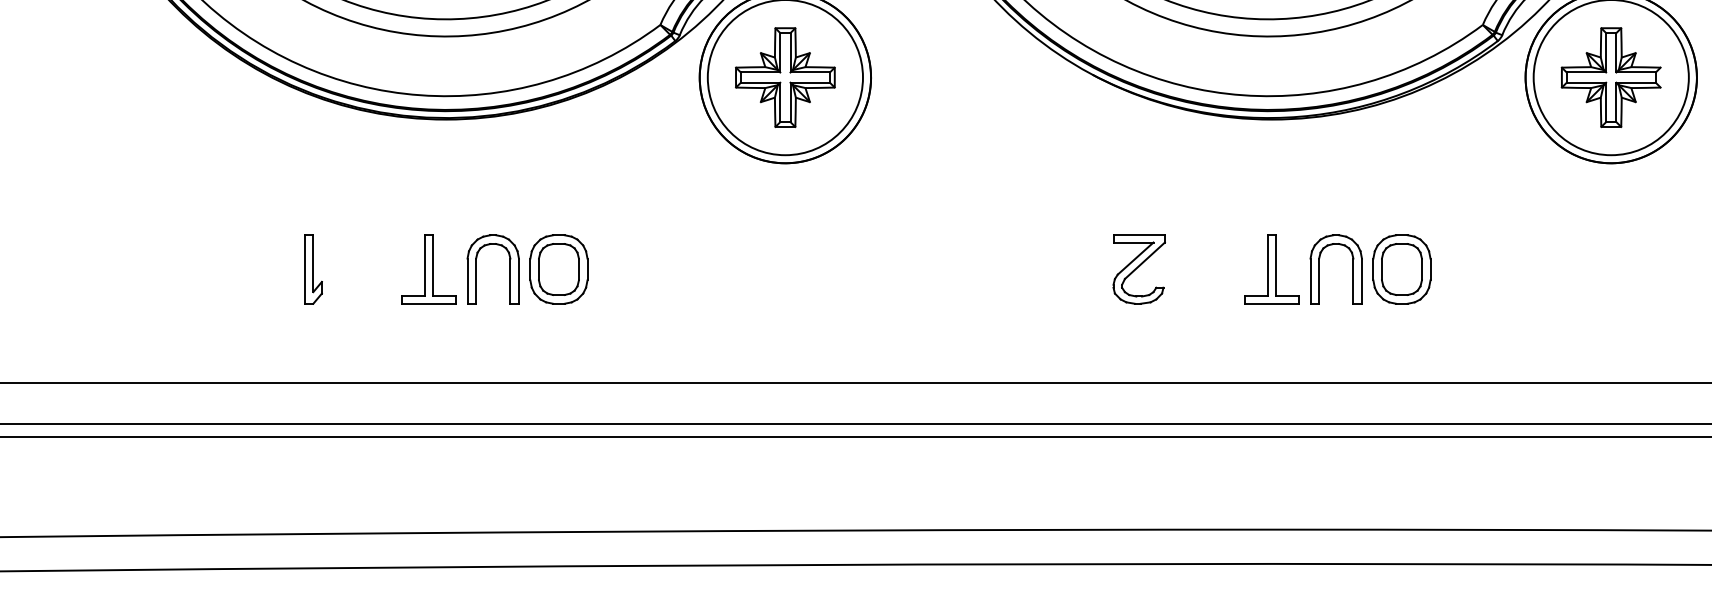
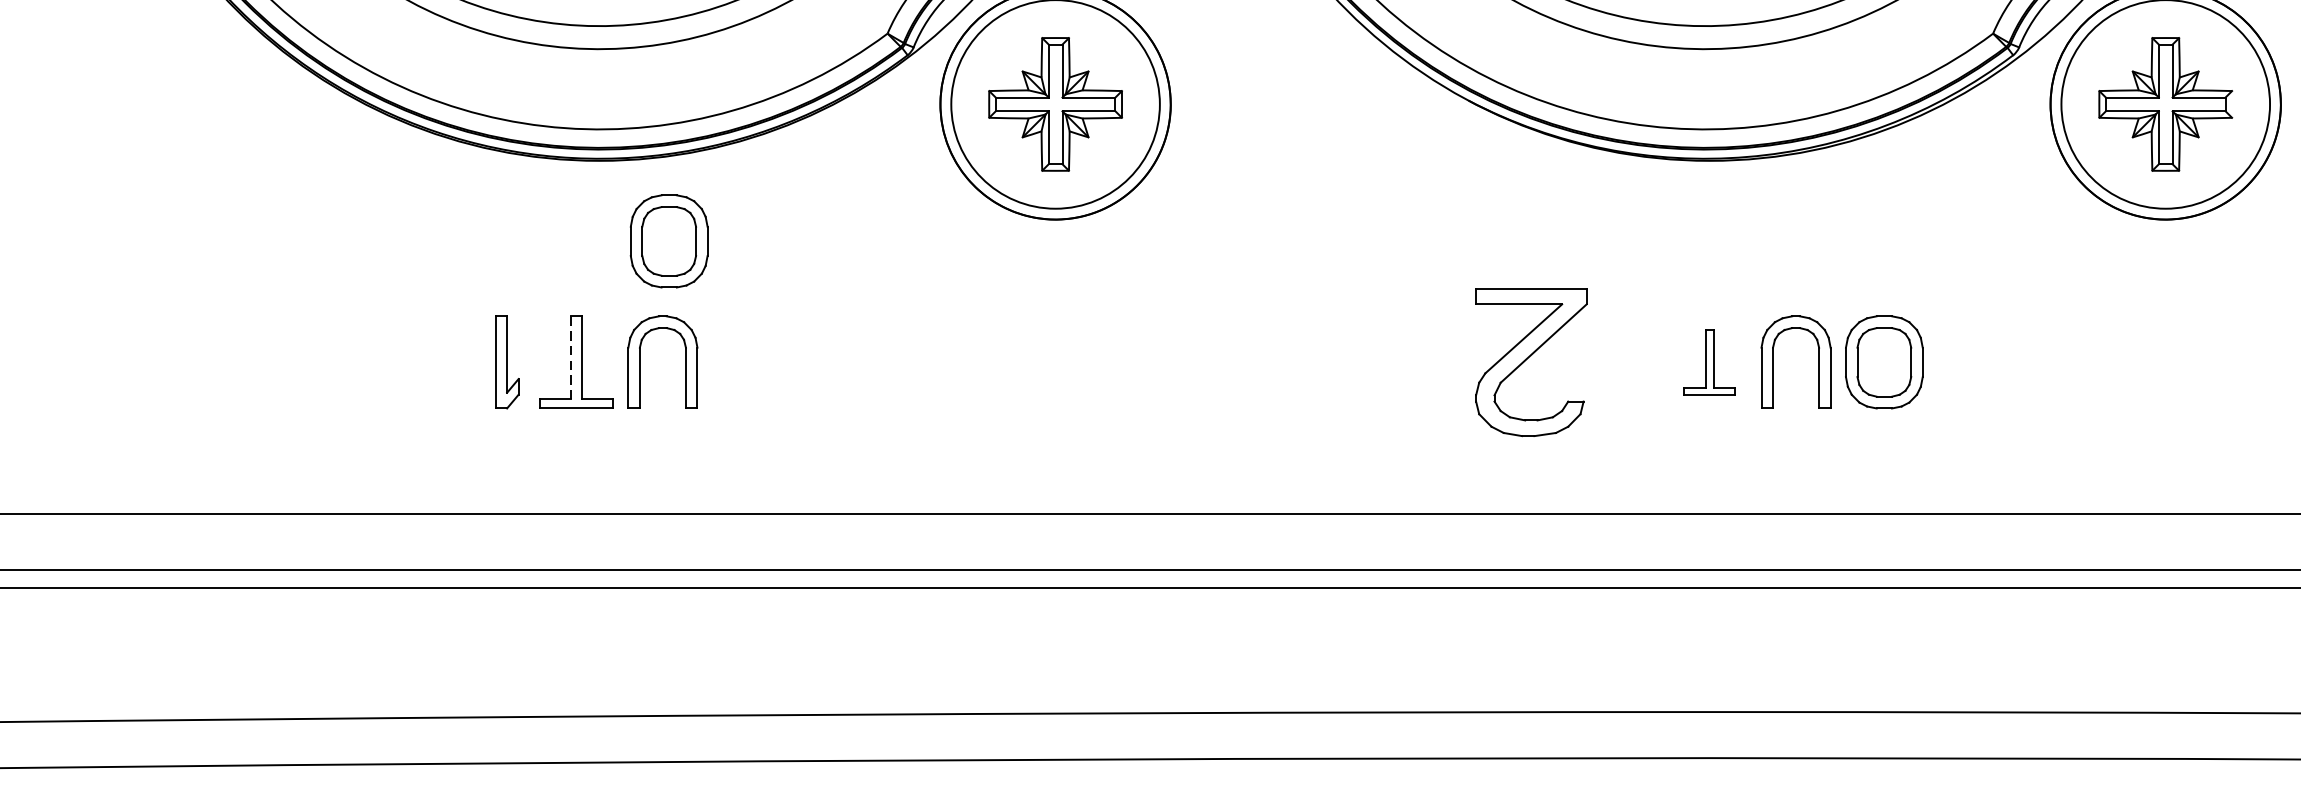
line: (424, 265) -> (570, 356), solid -> dashed
part: (313, 269) -> (507, 362), moved
part: (558, 269) -> (668, 241), moved
part: (1138, 269) -> (1530, 362), size x1.6
part: (1271, 269) -> (1709, 362), size x0.7

